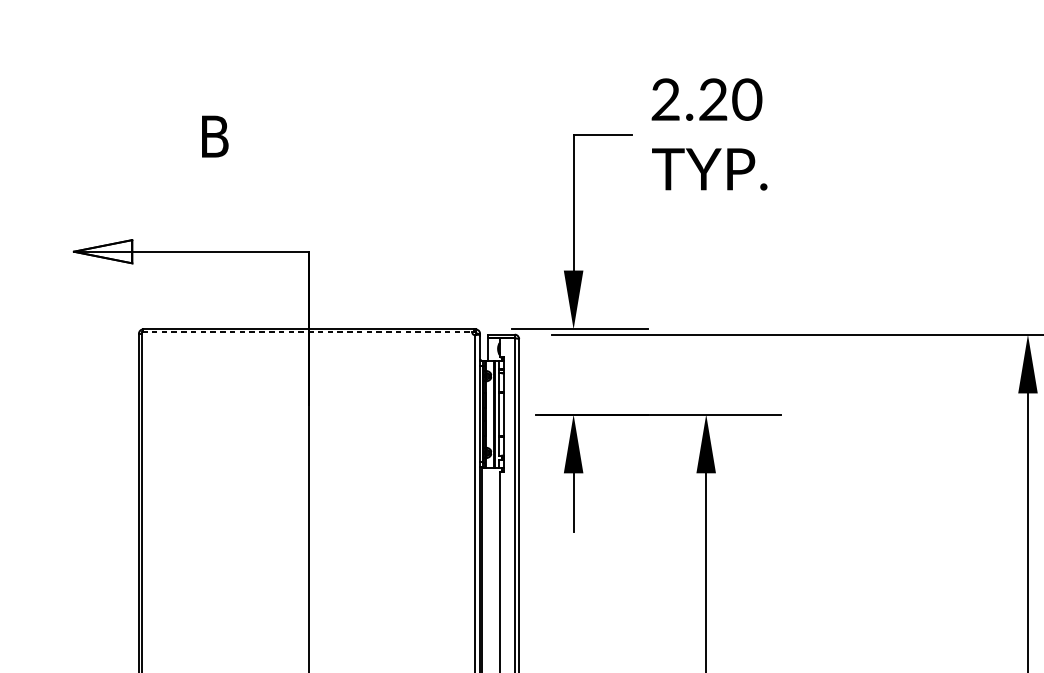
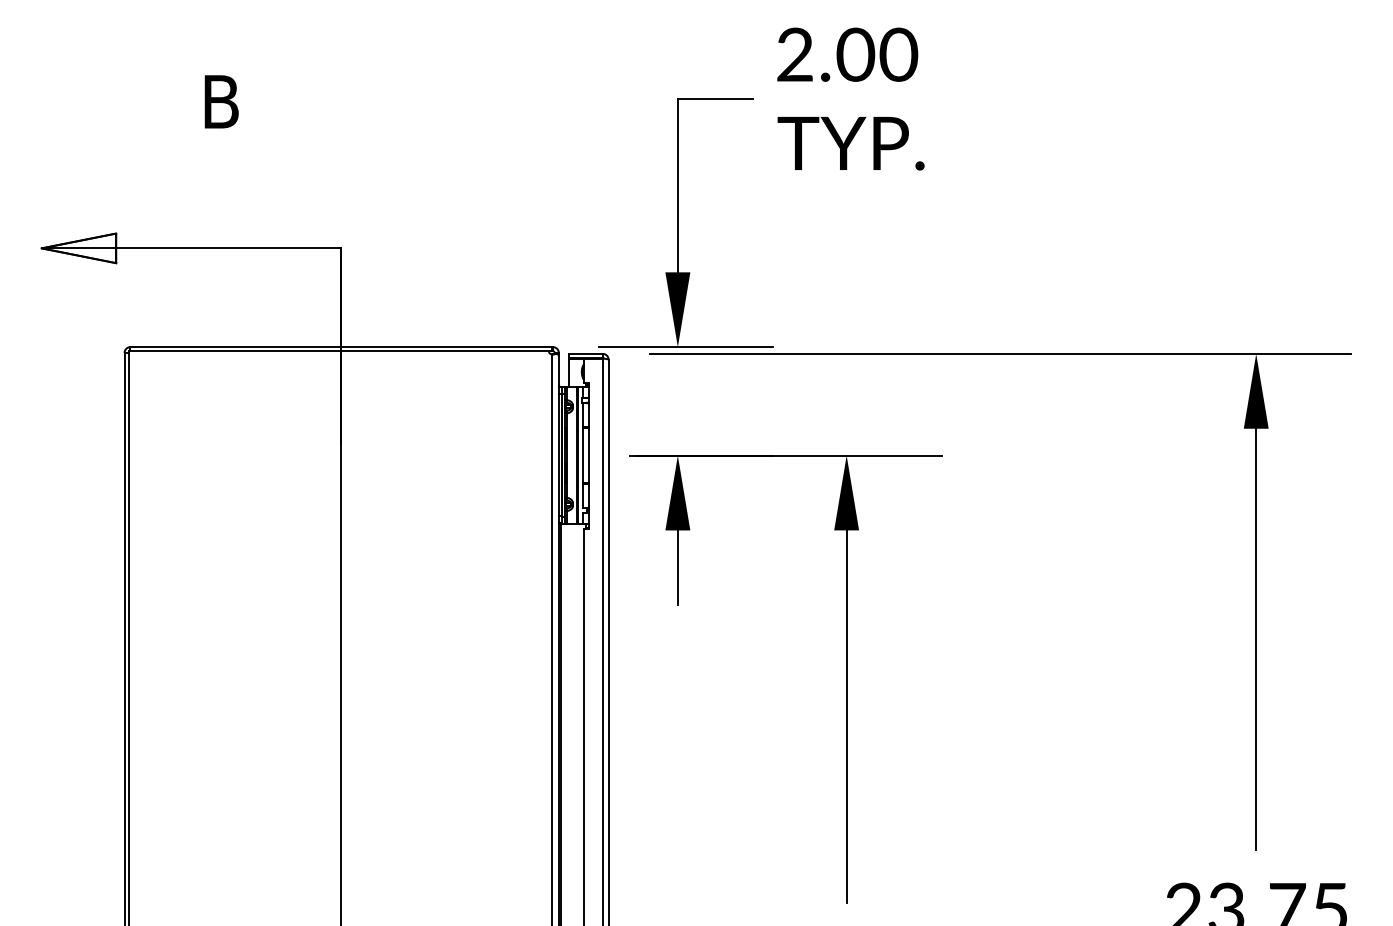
text: (713, 99) -> (855, 54), 2.20 -> 2.00
line: (307, 332) -> (339, 351), dashed -> solid

